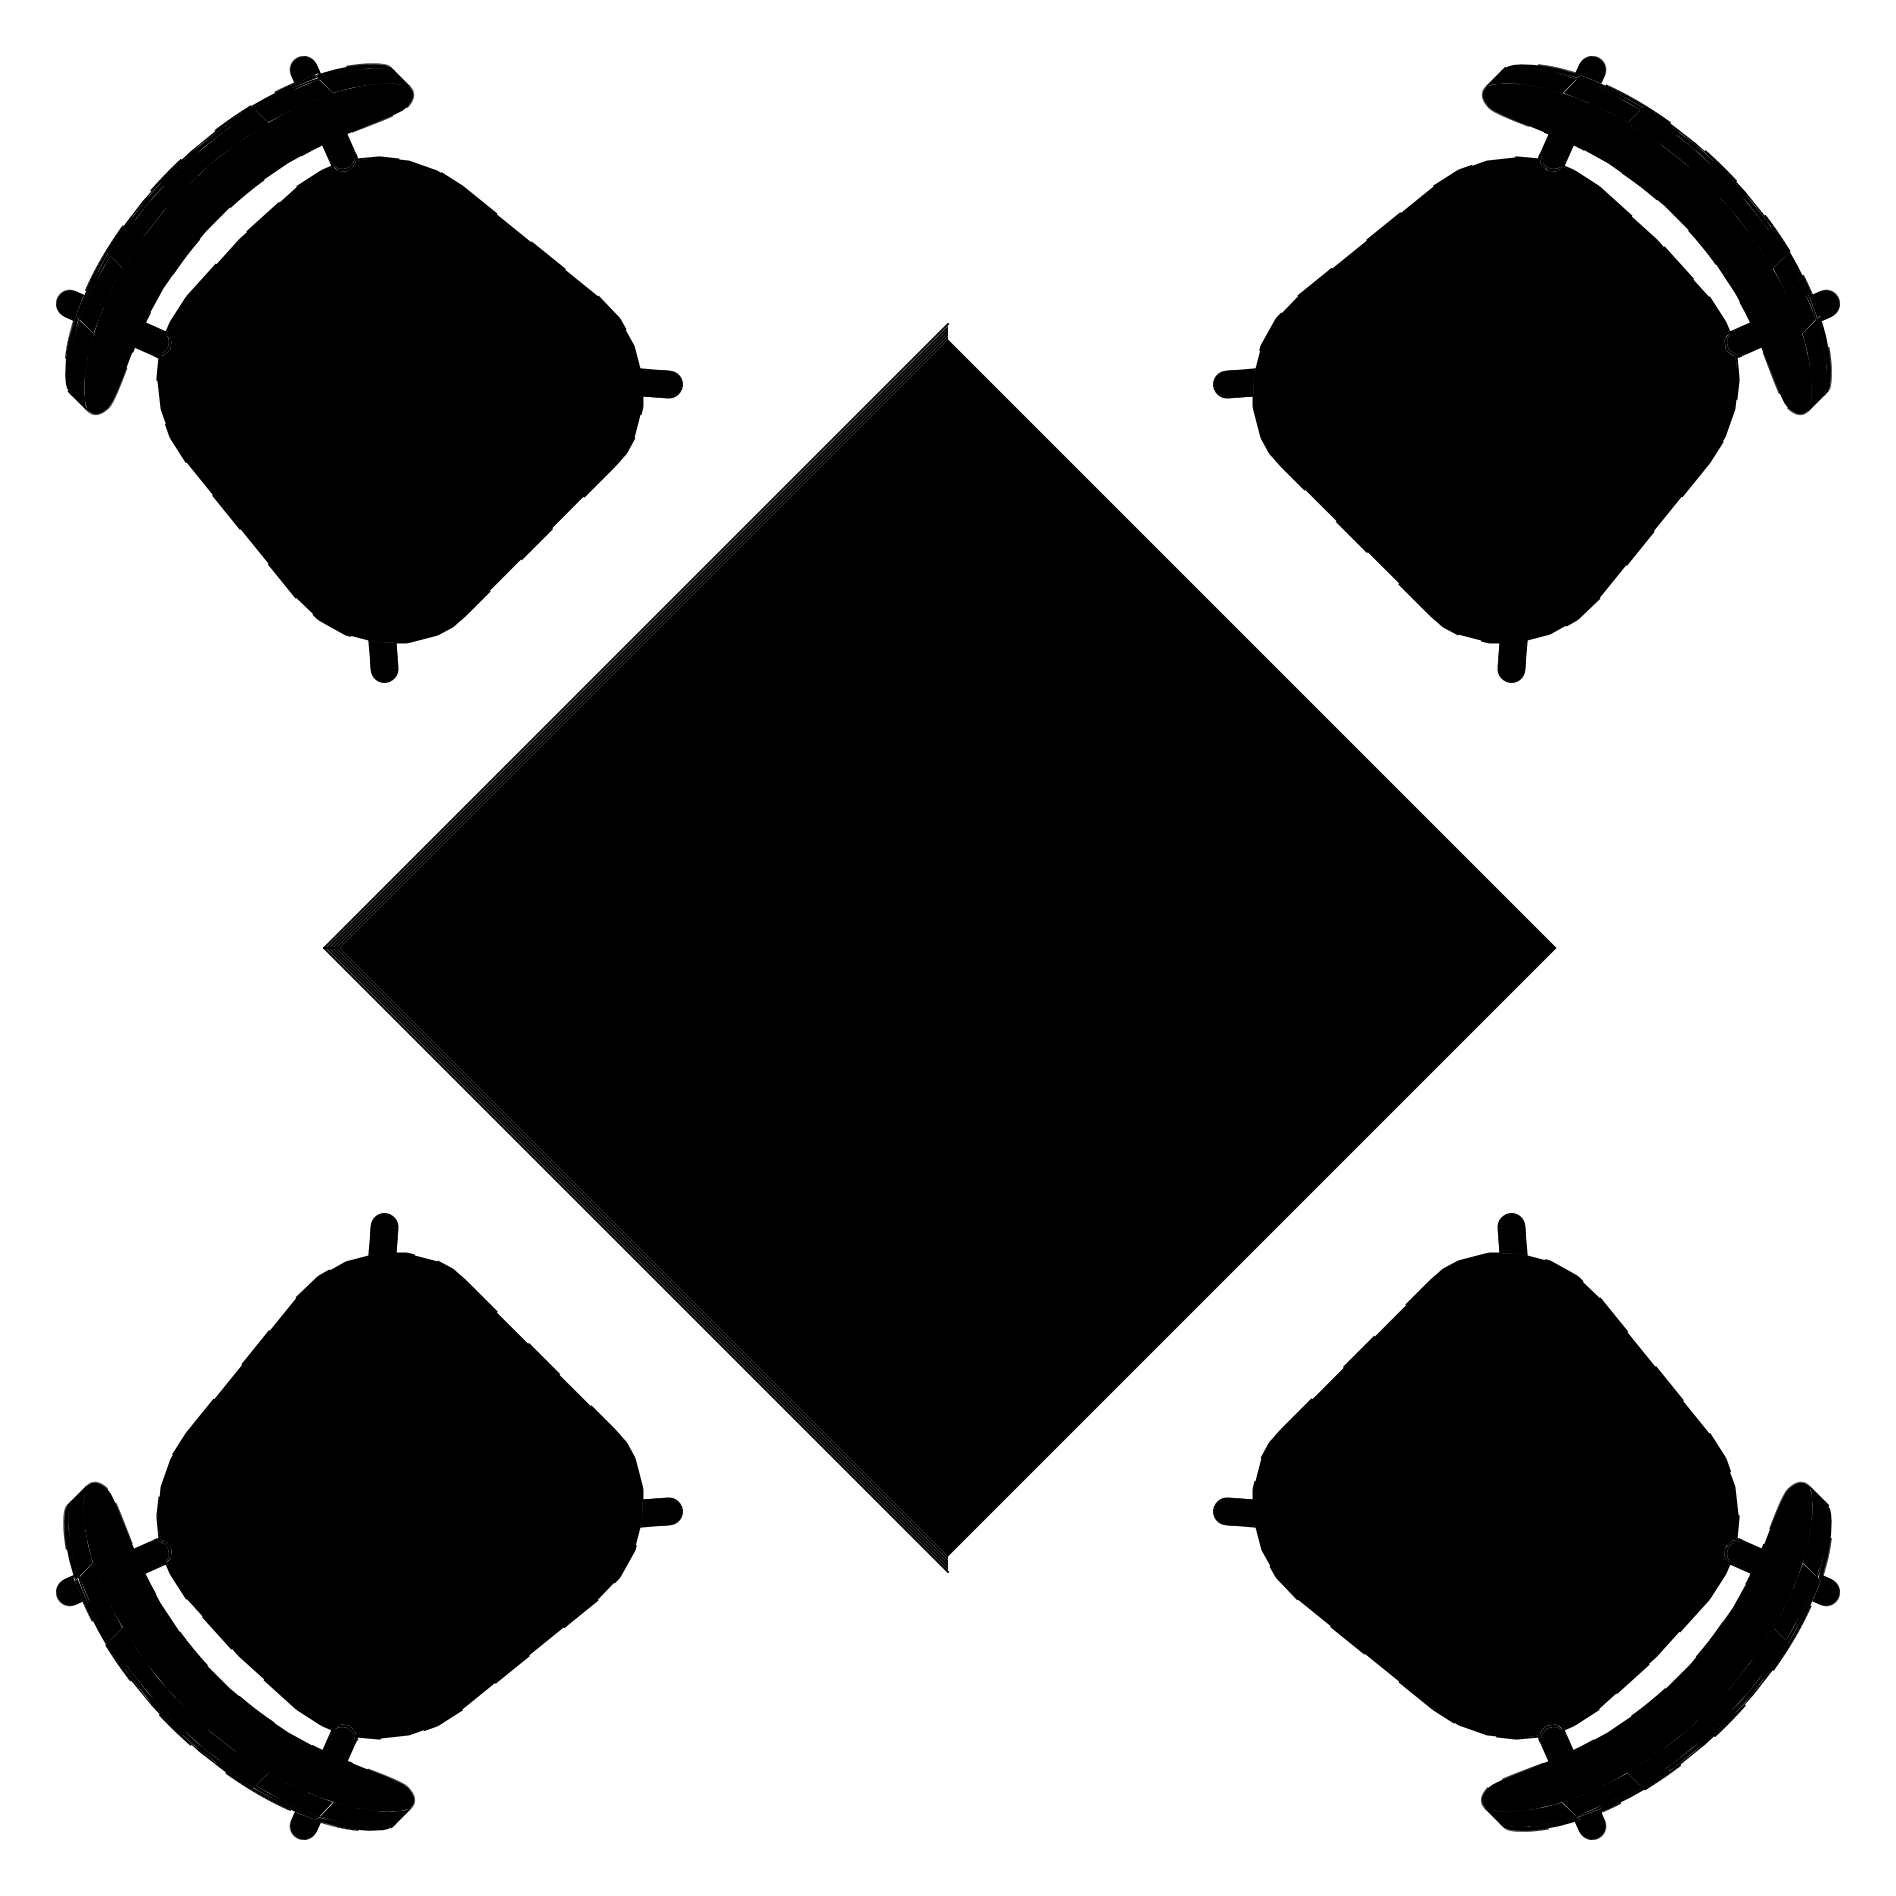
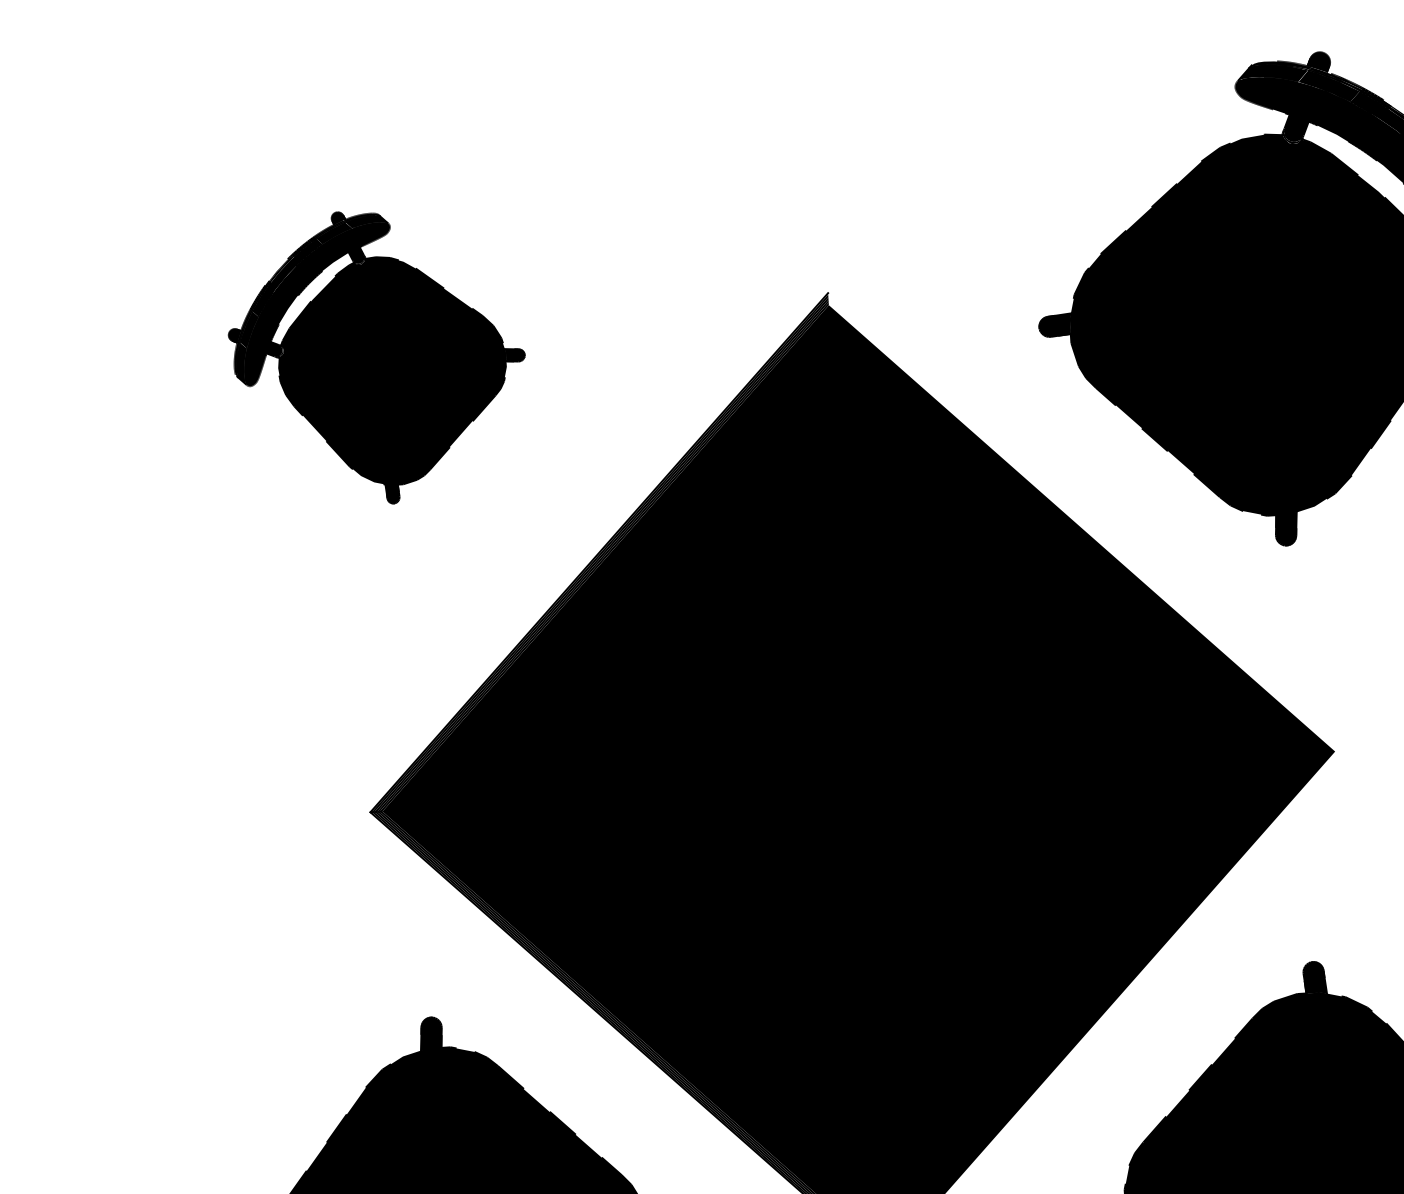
part: (369, 369) -> (377, 357), size x0.6

